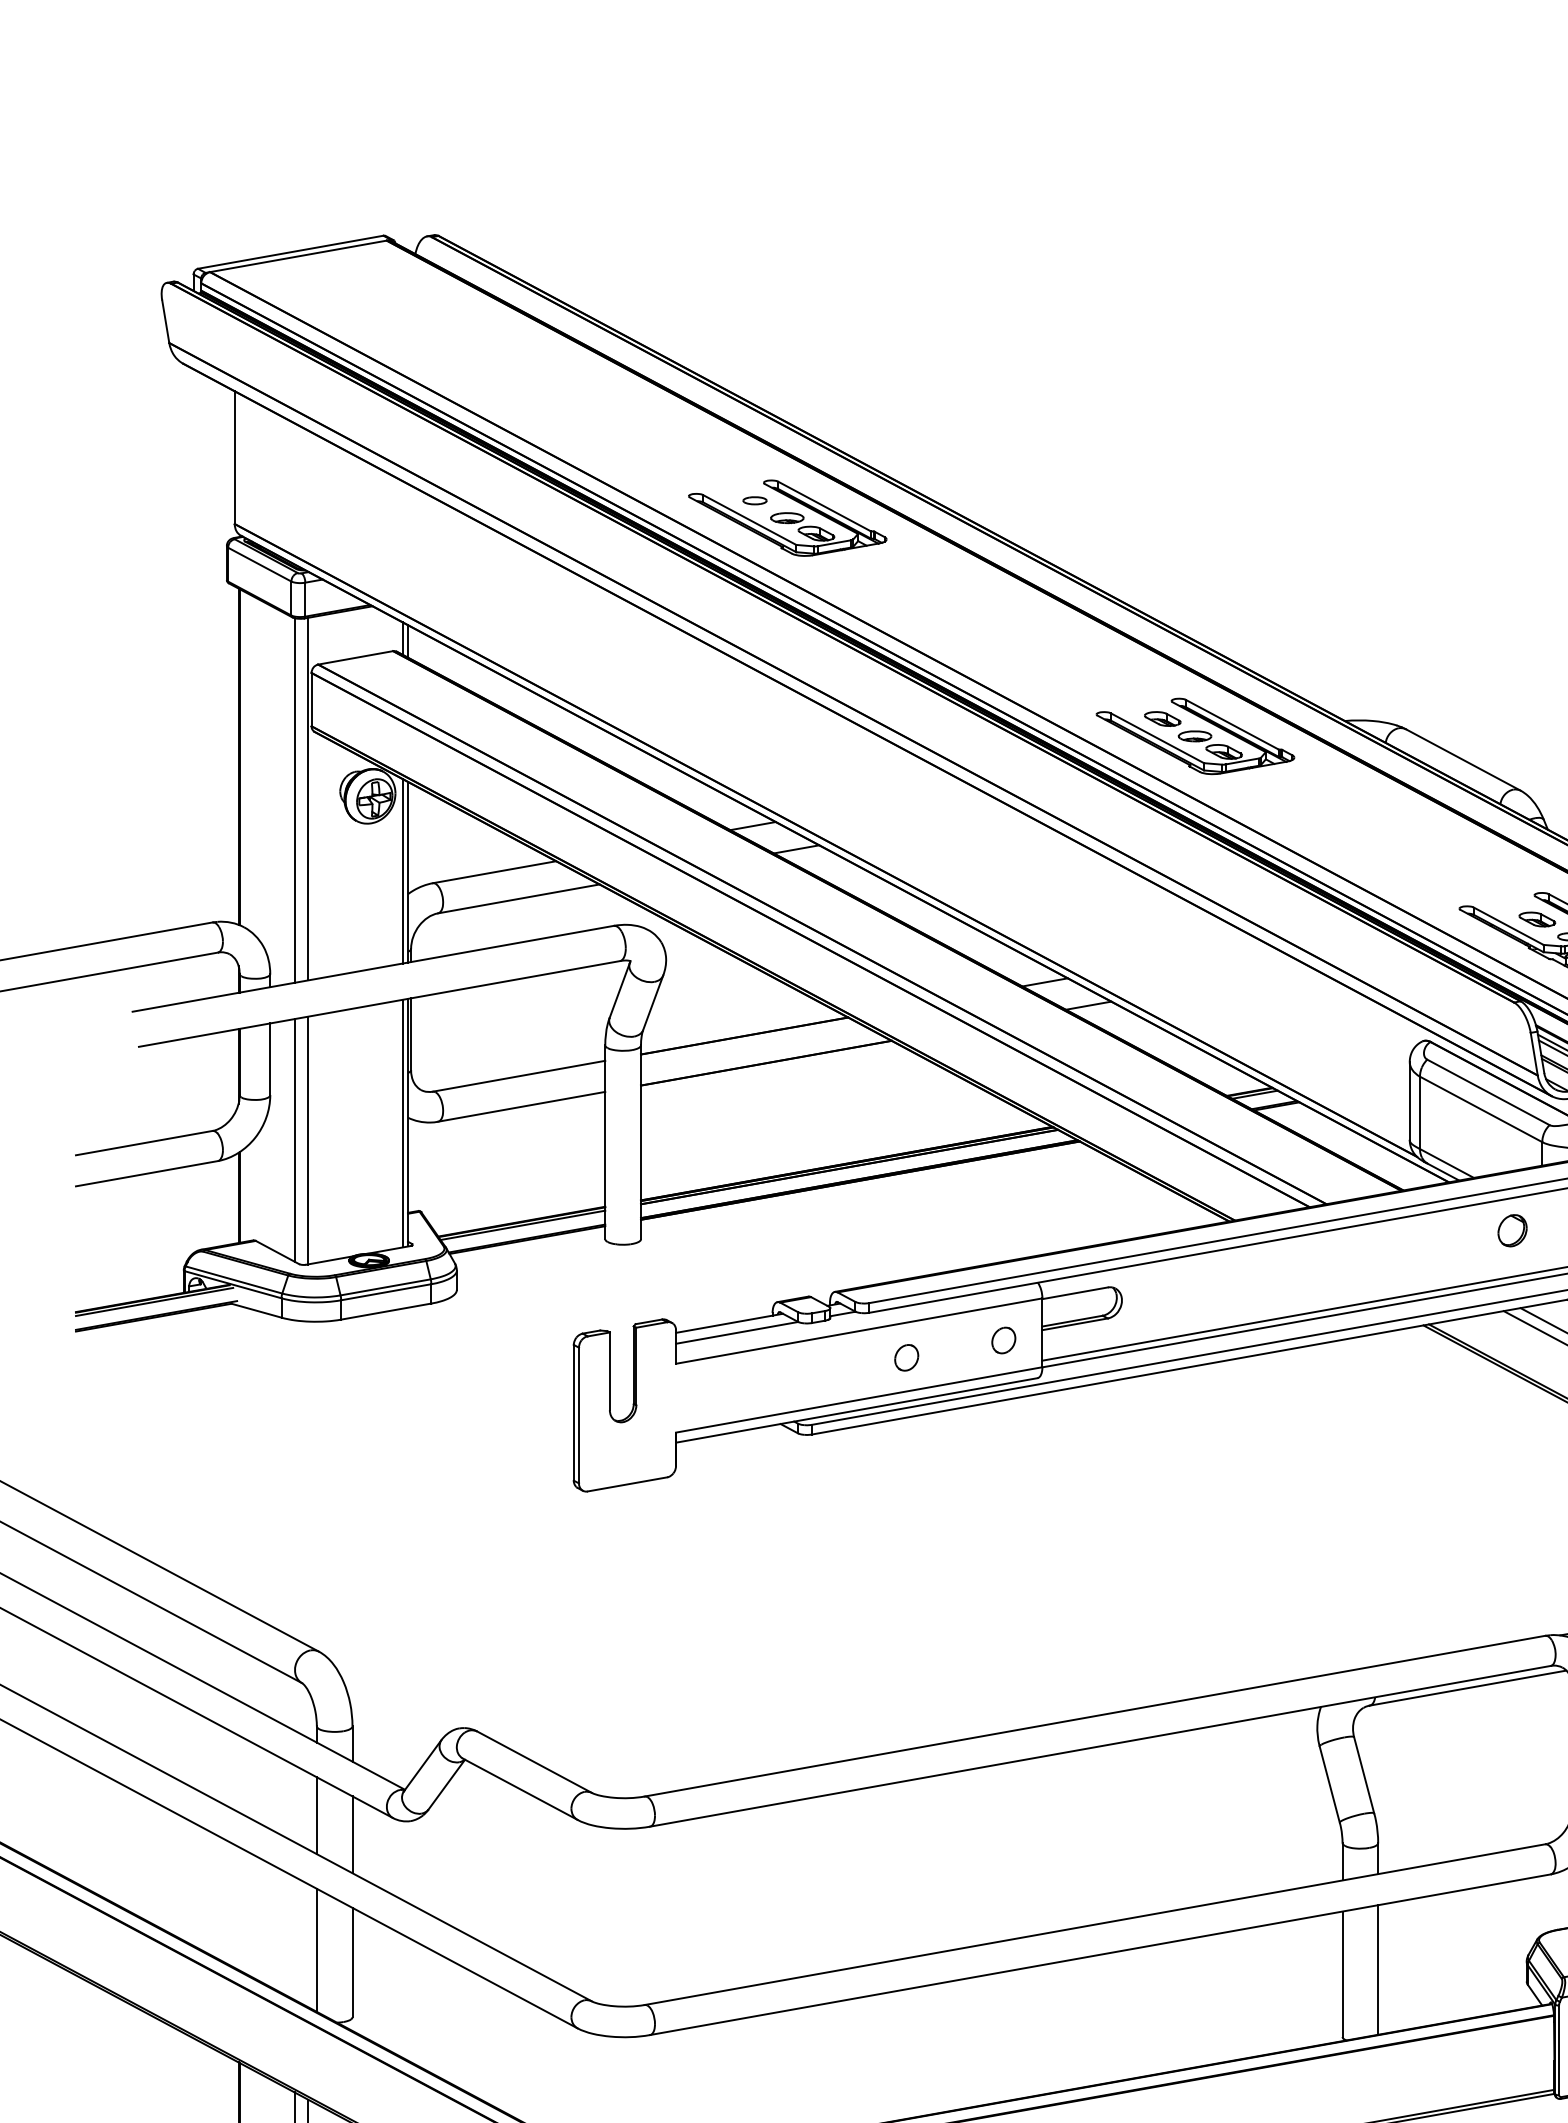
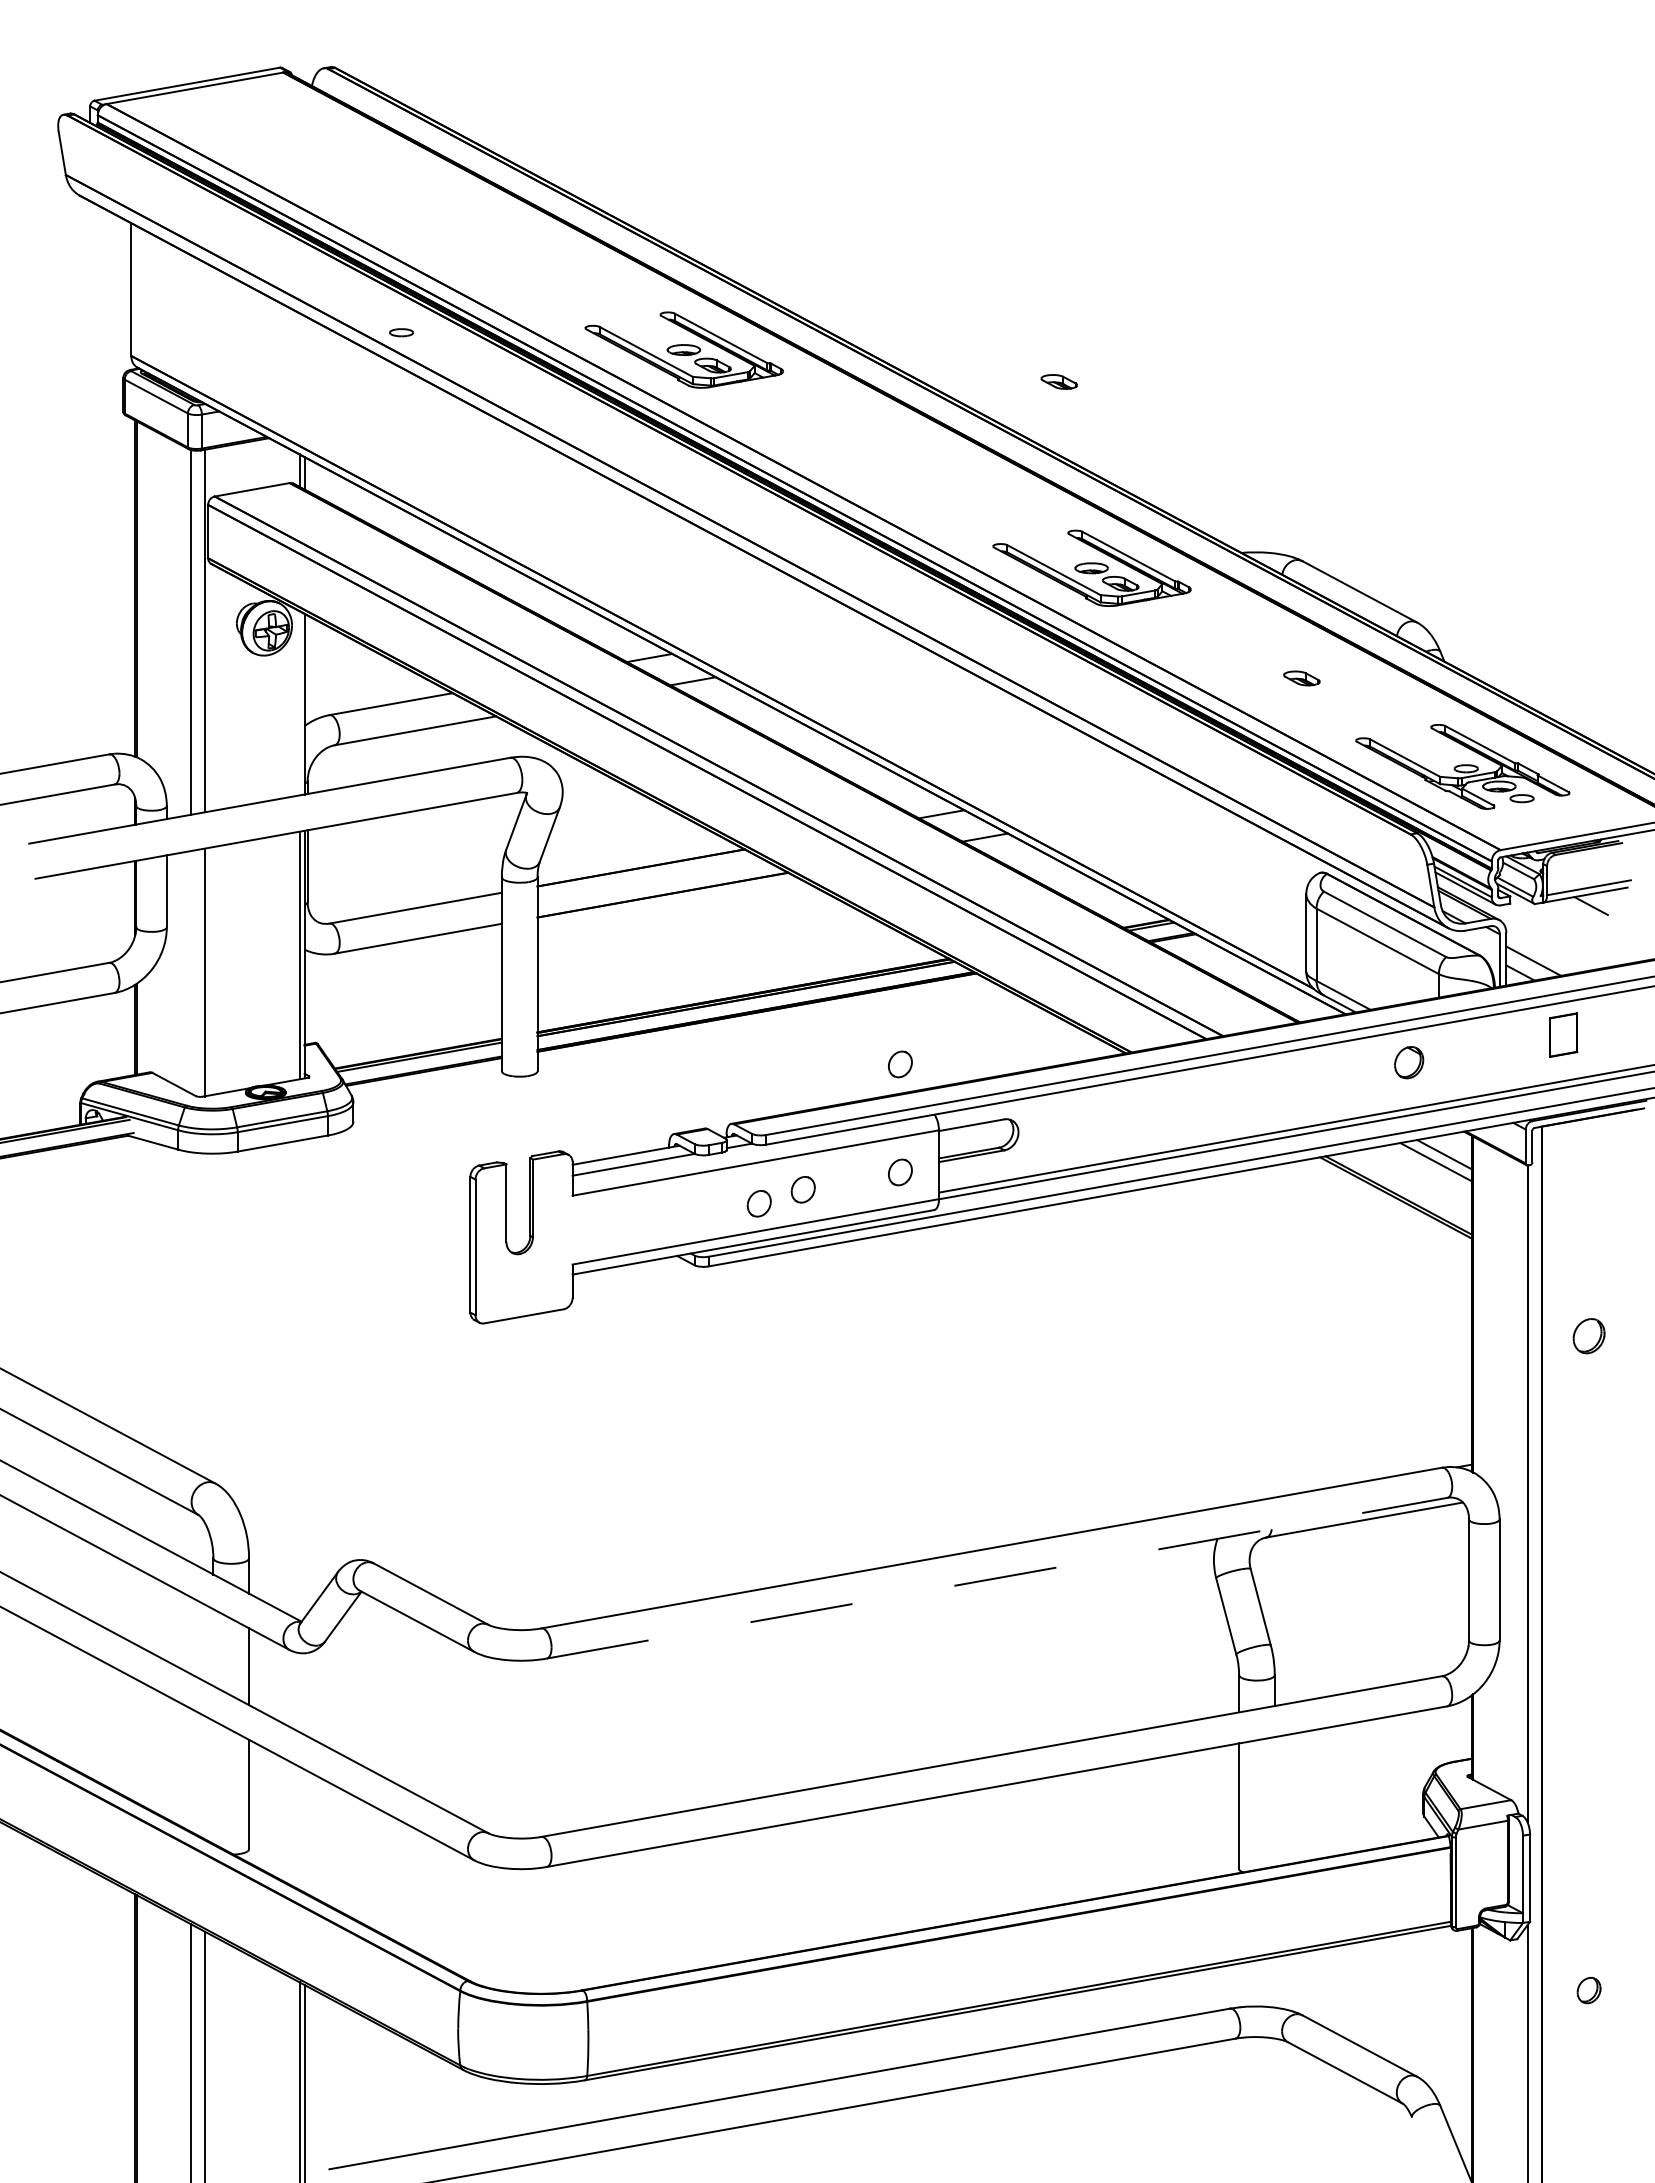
part: (754, 500) -> (401, 332), moved
part: (1162, 718) -> (1059, 381), moved
line: (402, 871) -> (299, 703), removed
part: (1536, 919) -> (1301, 678), moved
line: (294, 1140) -> (191, 972), removed
part: (1003, 1232) -> (900, 1064), added
part: (861, 1371) -> (758, 1203), added
line: (1100, 1746) -> (997, 1578), solid -> dashed
line: (316, 1815) -> (213, 1647), removed
line: (316, 1949) -> (213, 1781), removed
line: (1377, 1969) -> (1274, 1801), removed

